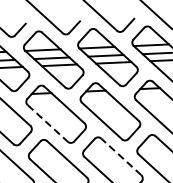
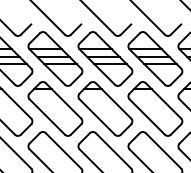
line: (48, 123) -> (47, 117), dashed -> solid
line: (121, 156) -> (113, 150), dashed -> solid

